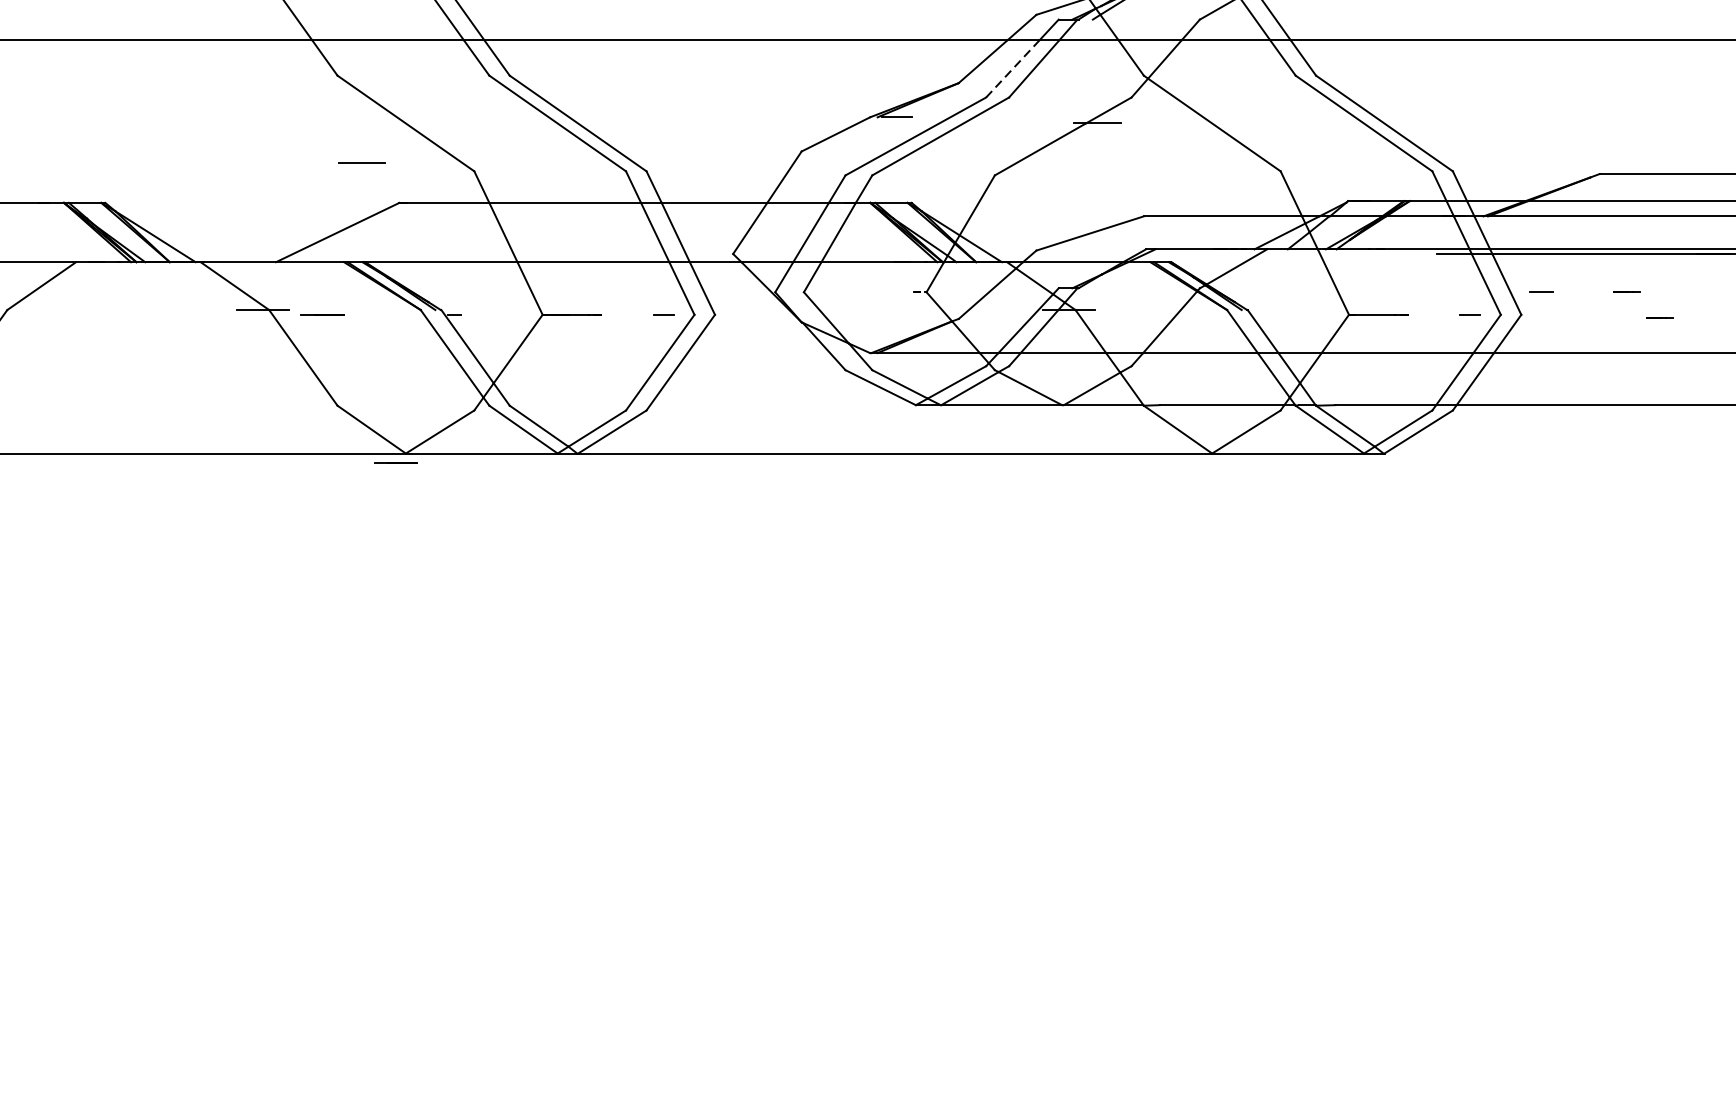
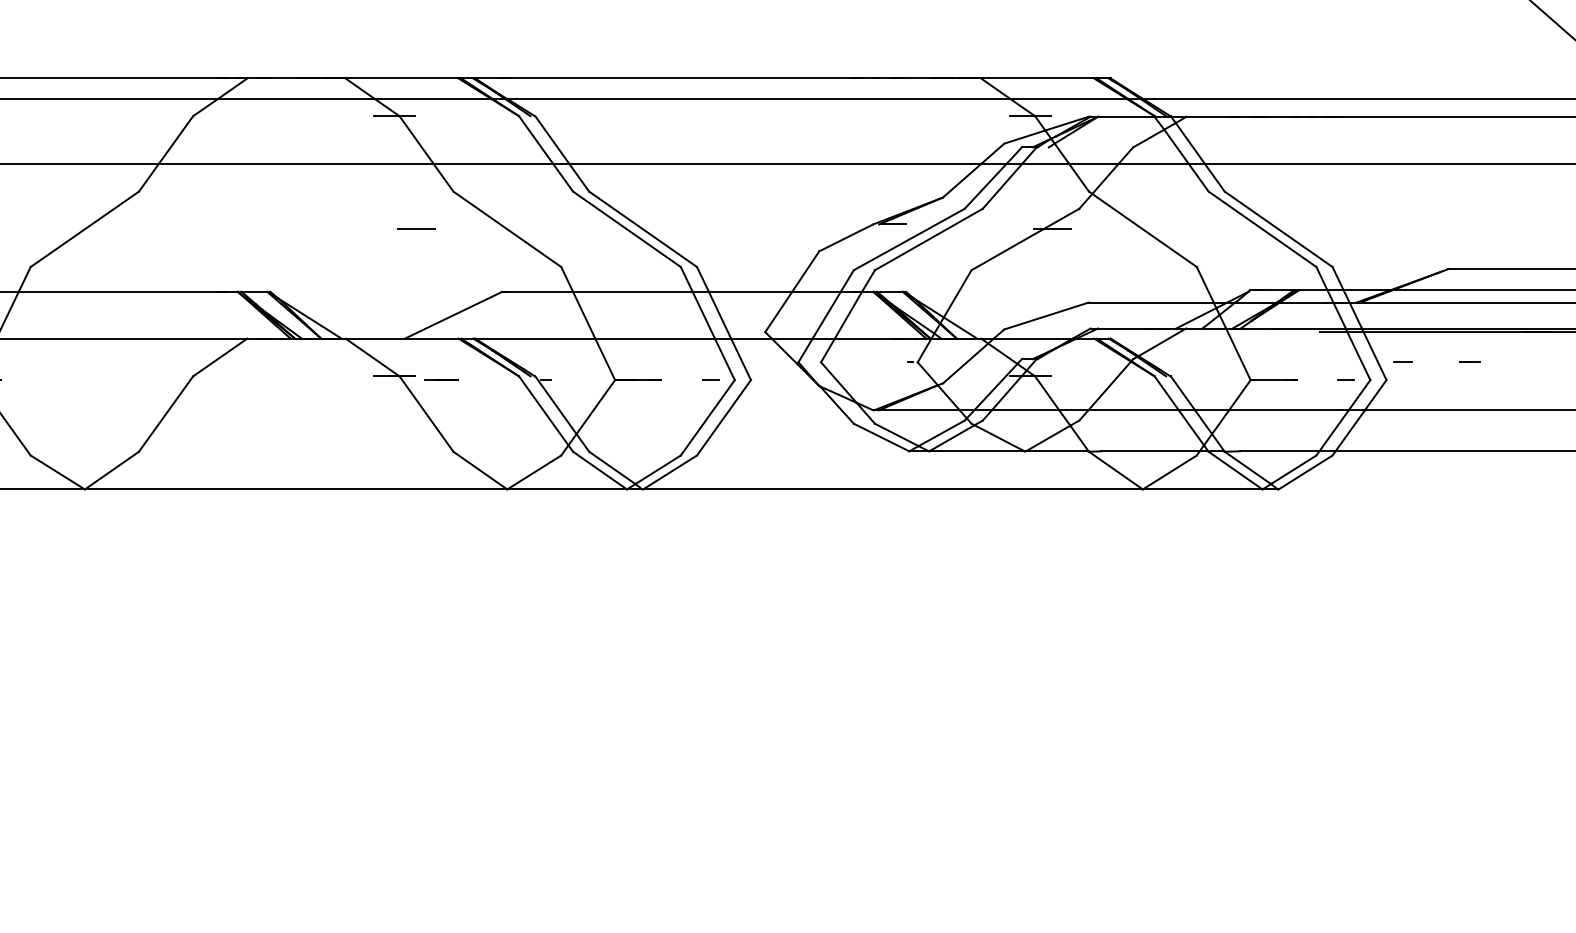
line: (1012, 69) -> (985, 186), dashed -> solid
line: (361, 161) -> (416, 228), moved
line: (1659, 316) -> (1495, 381), removed
line: (395, 462) -> (499, 496), removed

